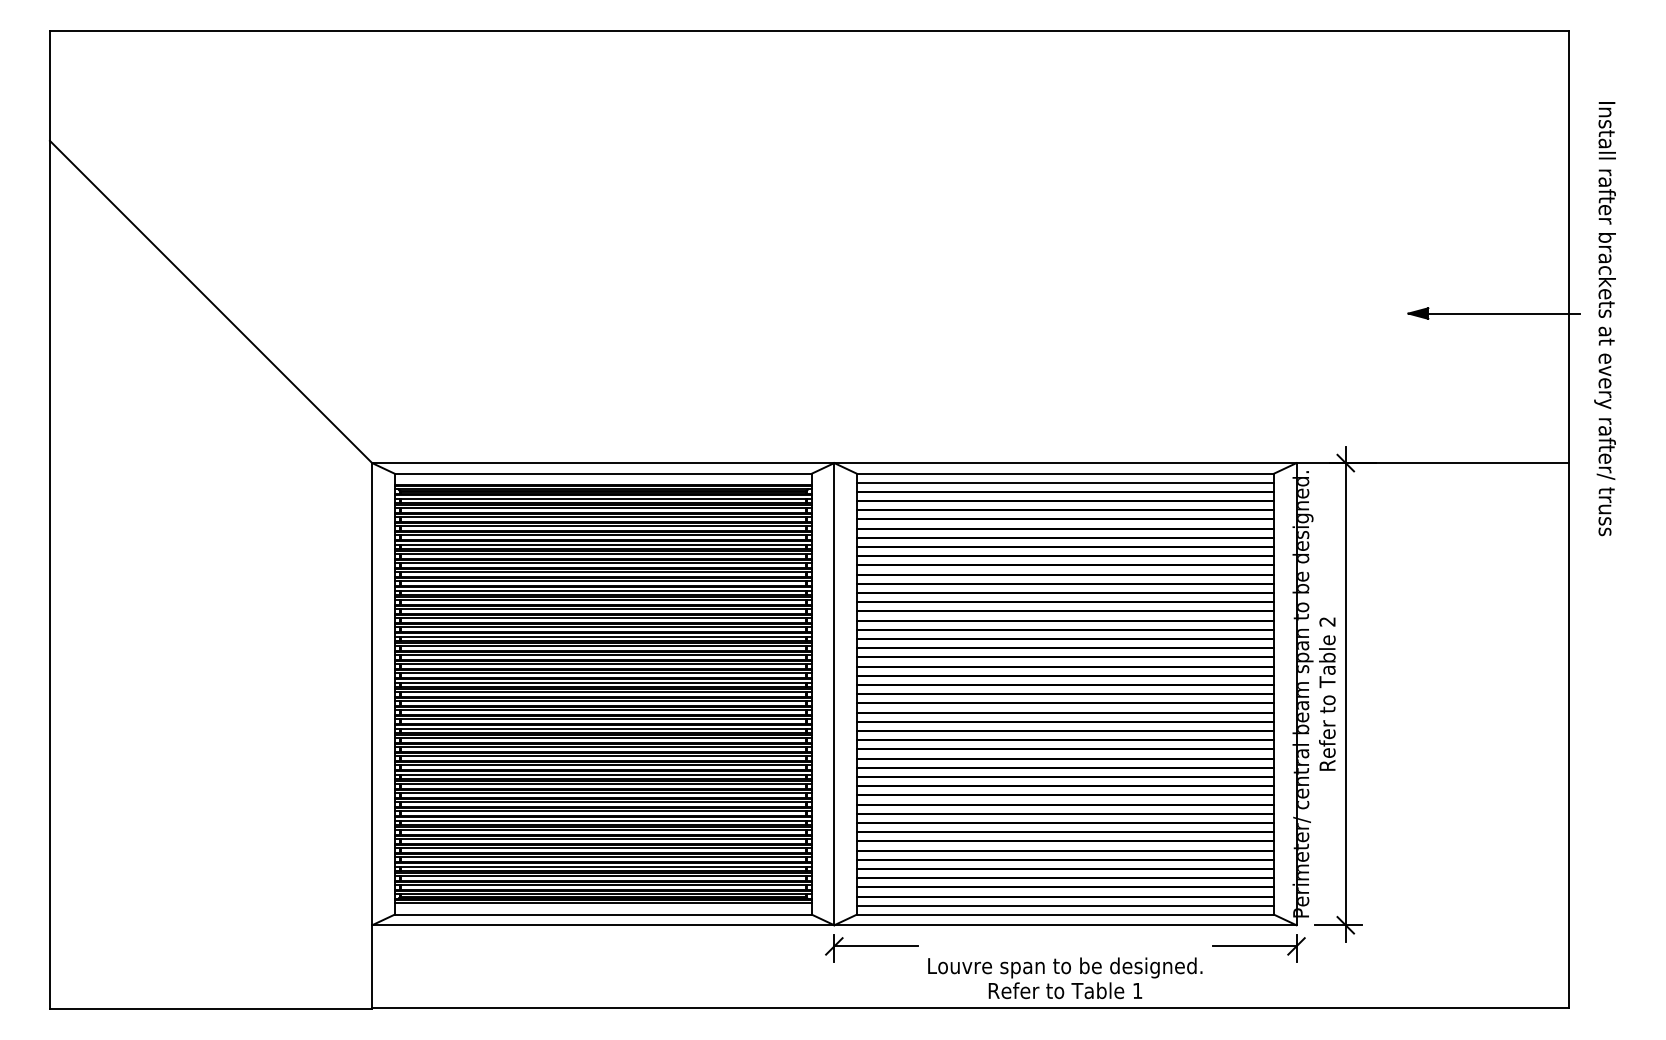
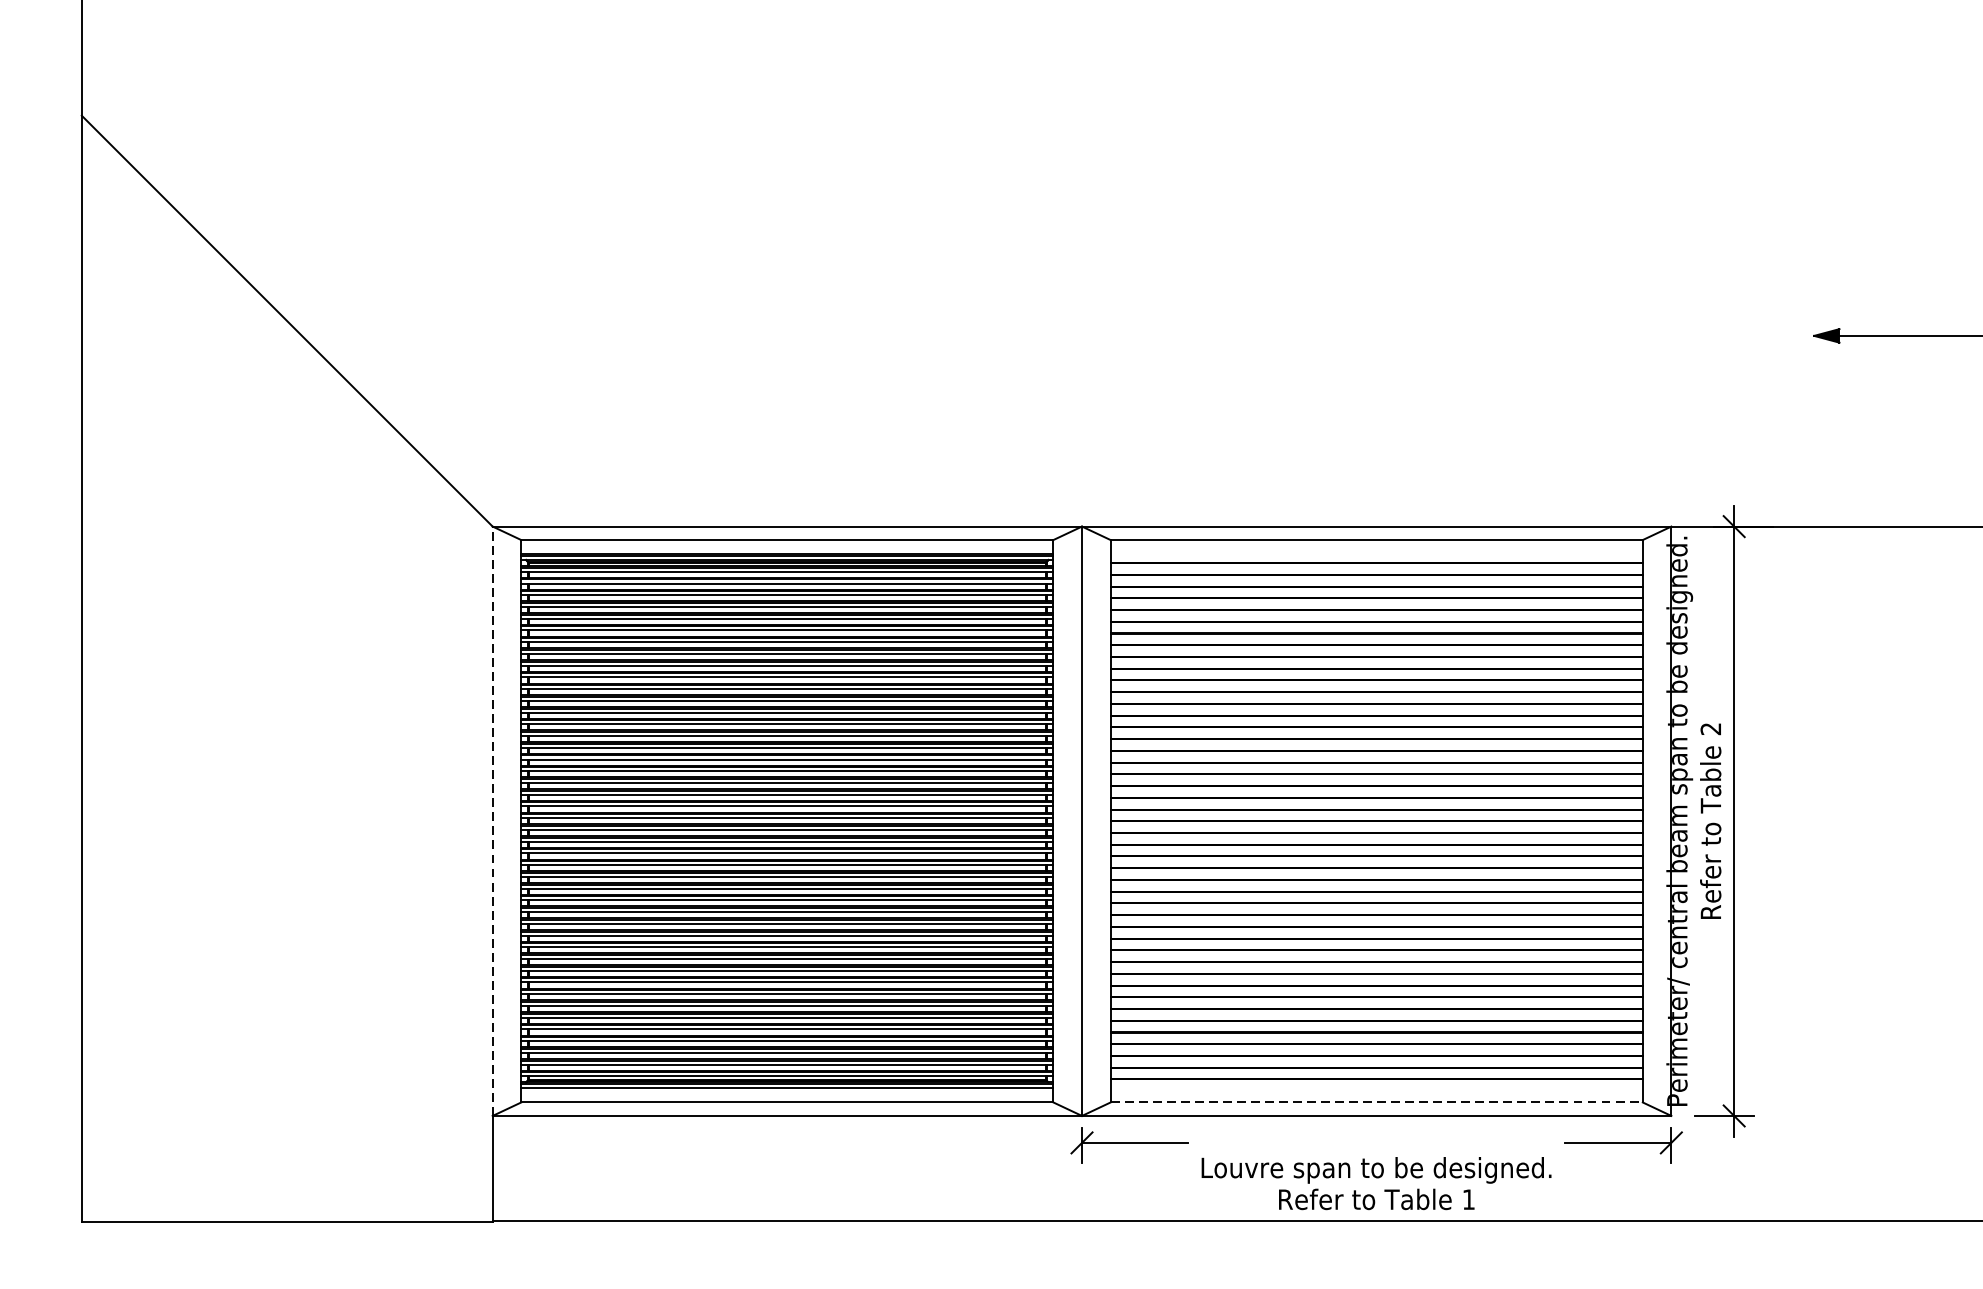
line: (1065, 482) -> (1376, 551), removed
line: (372, 693) -> (493, 820), solid -> dashed
line: (1065, 905) -> (1376, 1090), removed
line: (1065, 914) -> (1376, 1102), solid -> dashed

